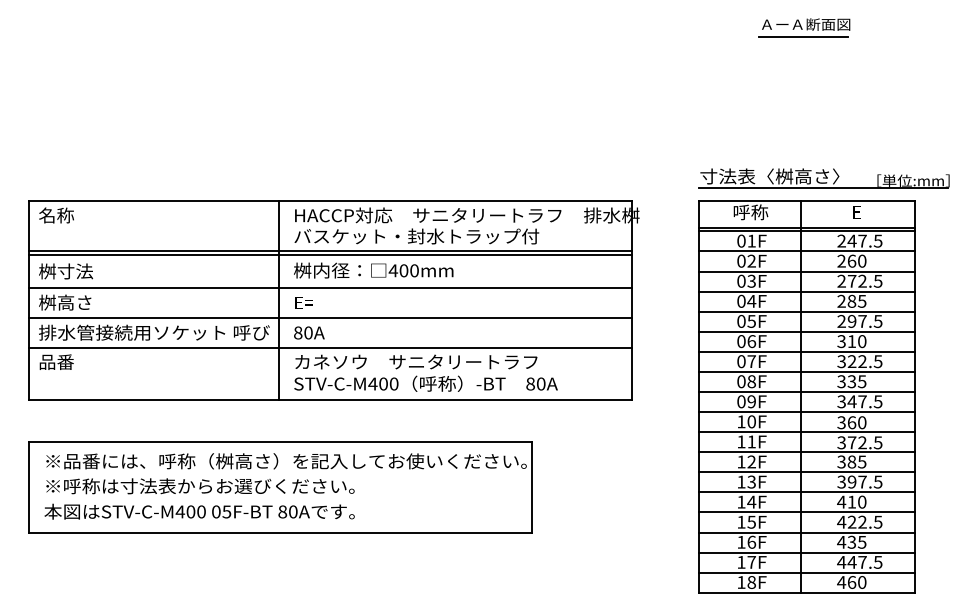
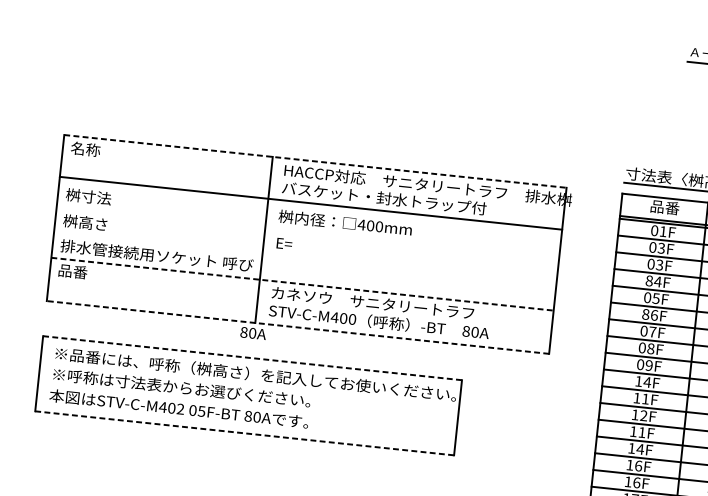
line: (331, 201) -> (316, 161), solid -> dashed
text: (750, 212) -> (664, 207), 呼称 -> 品番
line: (330, 254) -> (310, 205), removed
text: (751, 261) -> (661, 248), 02F -> 03F
line: (330, 288) -> (307, 234), removed
text: (741, 301) -> (649, 281), 04F -> 84F
line: (330, 318) -> (305, 259), removed
text: (309, 332) -> (253, 333), moved
text: (741, 341) -> (645, 314), 06F -> 86F
line: (331, 348) -> (303, 284), solid -> dashed
line: (330, 400) -> (297, 327), solid -> dashed
text: (751, 421) -> (647, 382), 10F -> 14F
line: (280, 442) -> (252, 358), solid -> dashed
text: (751, 481) -> (641, 432), 13F -> 11F
text: (201, 511) -> (180, 408), STV-C-M400 -> STV-C-M402
text: (751, 521) -> (638, 465), 15F -> 16F
line: (280, 532) -> (244, 433), solid -> dashed

